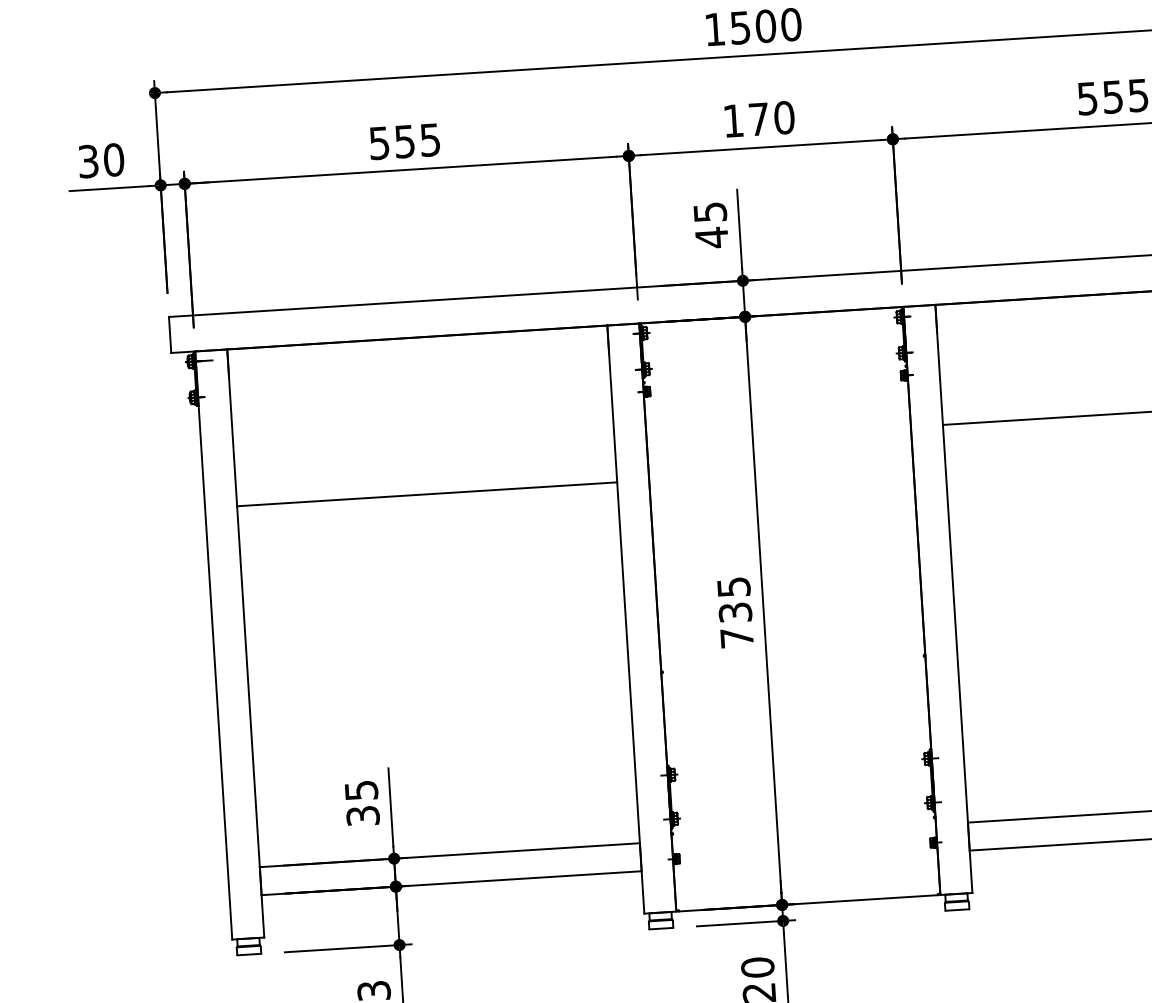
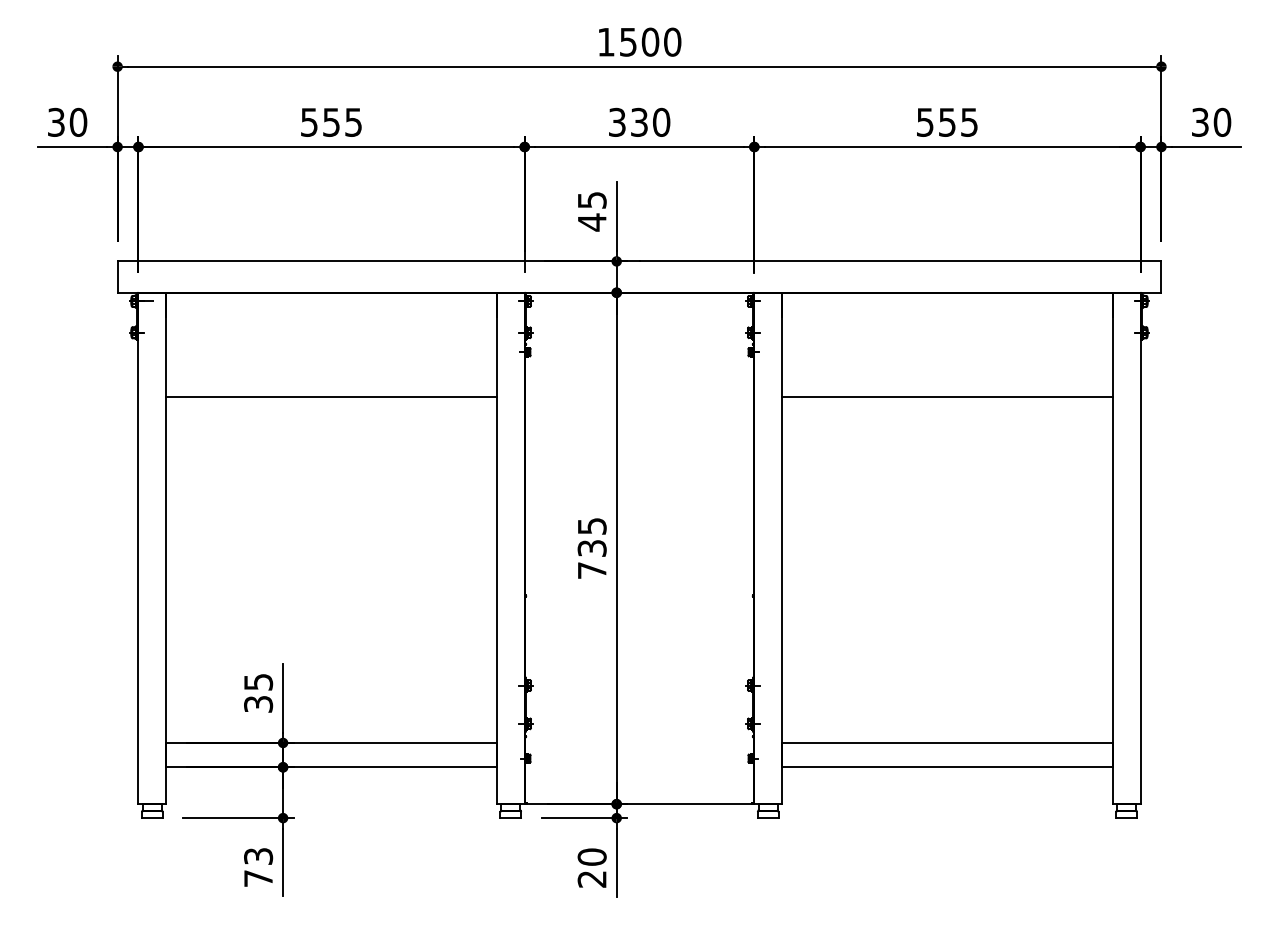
text: (746, 119) -> (628, 121), 170 -> 330
line: (427, 494) -> (331, 397), moved

